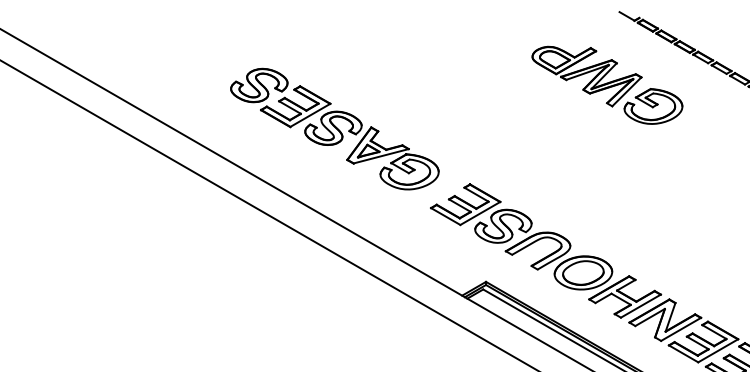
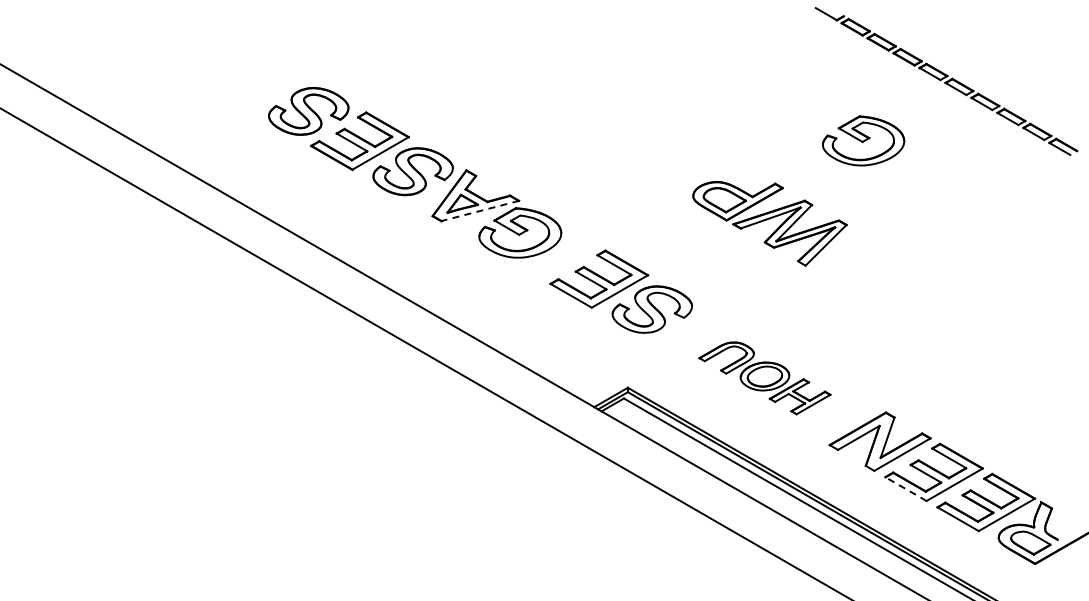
part: (586, 76) -> (769, 223), moved
line: (380, 156) -> (479, 211), solid -> dashed
part: (583, 275) -> (764, 378), size x0.6
line: (683, 354) -> (905, 489), solid -> dashed

